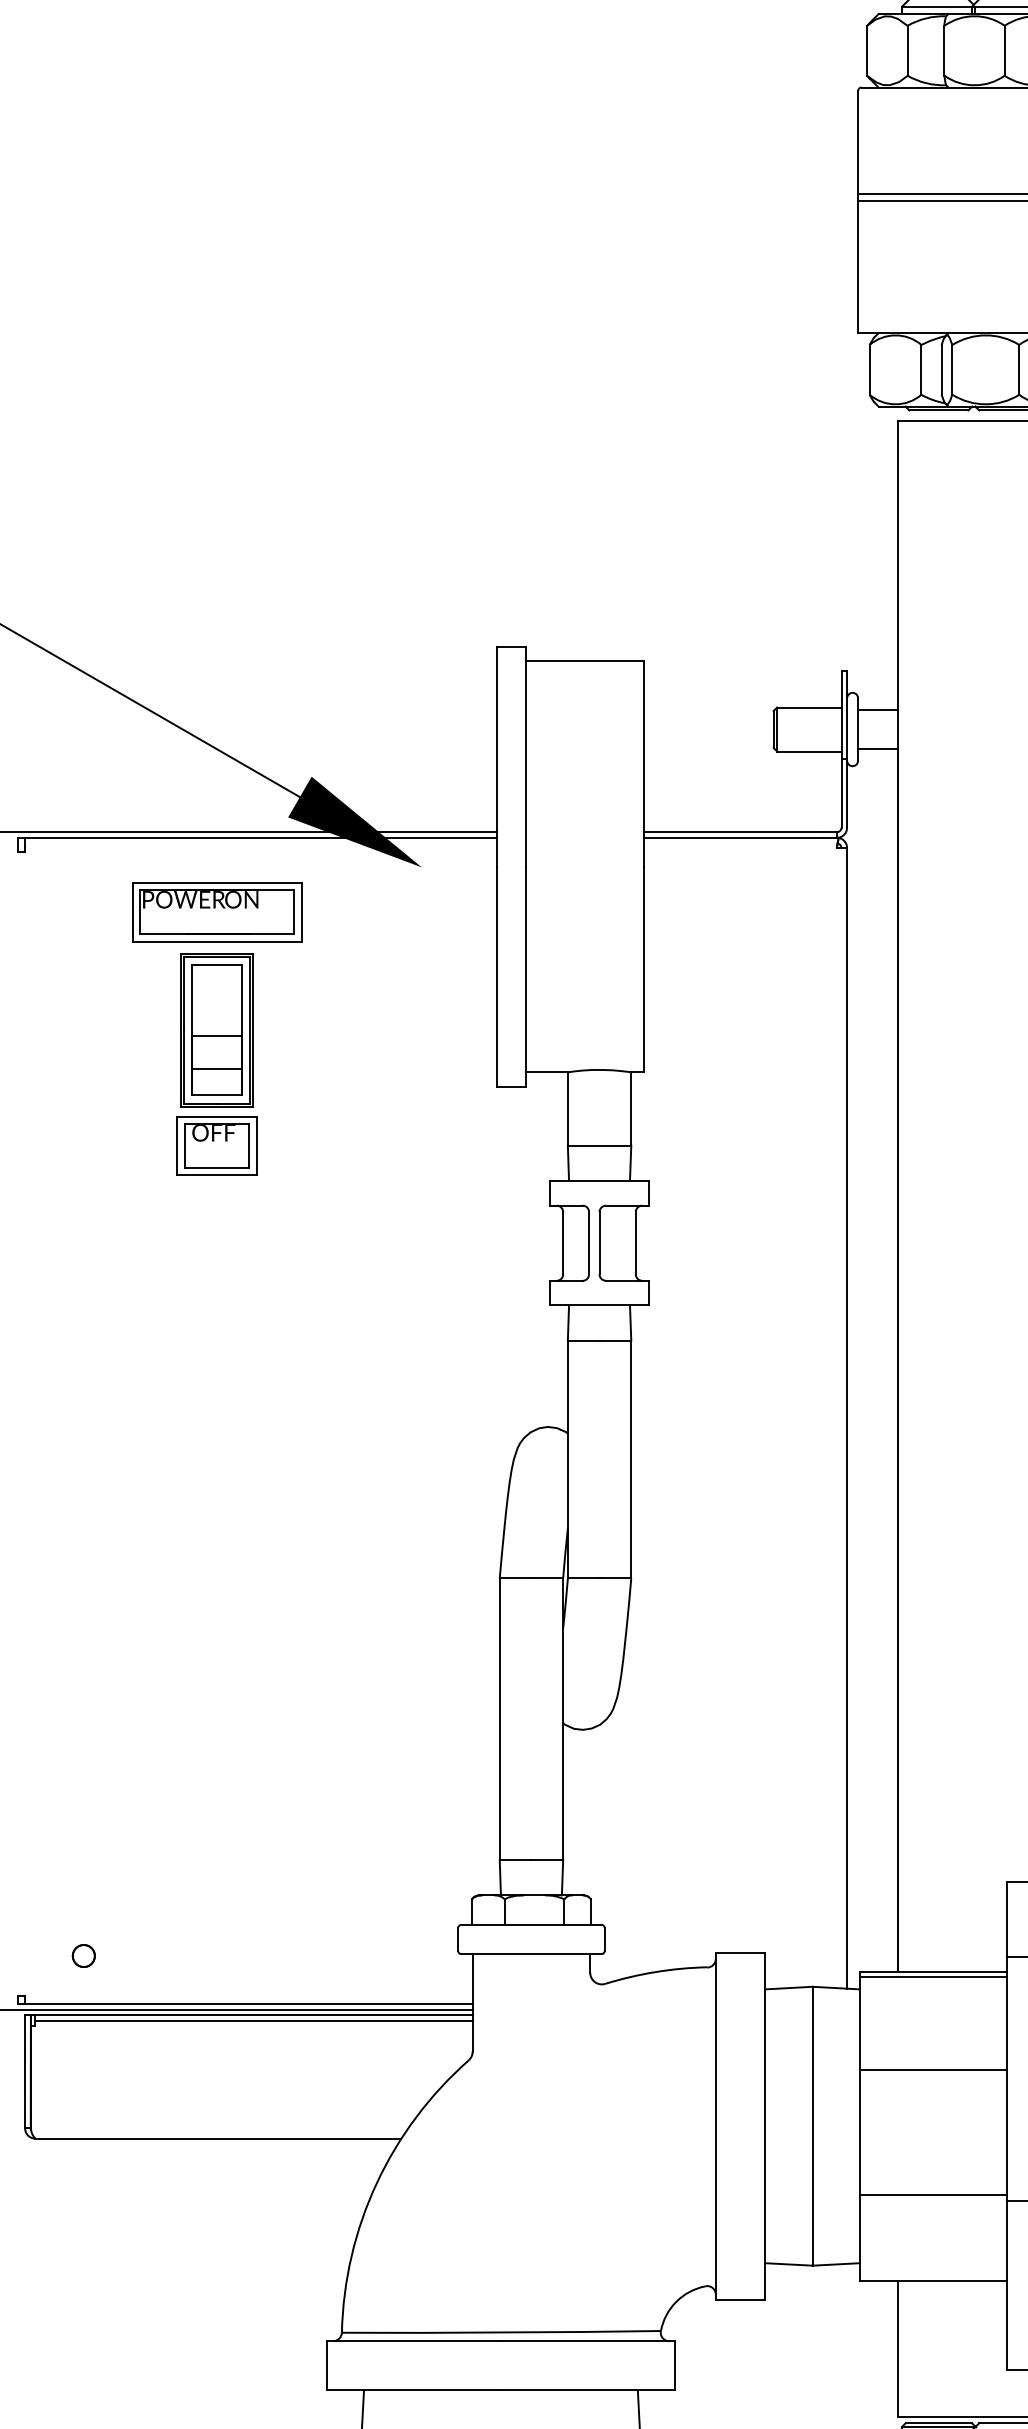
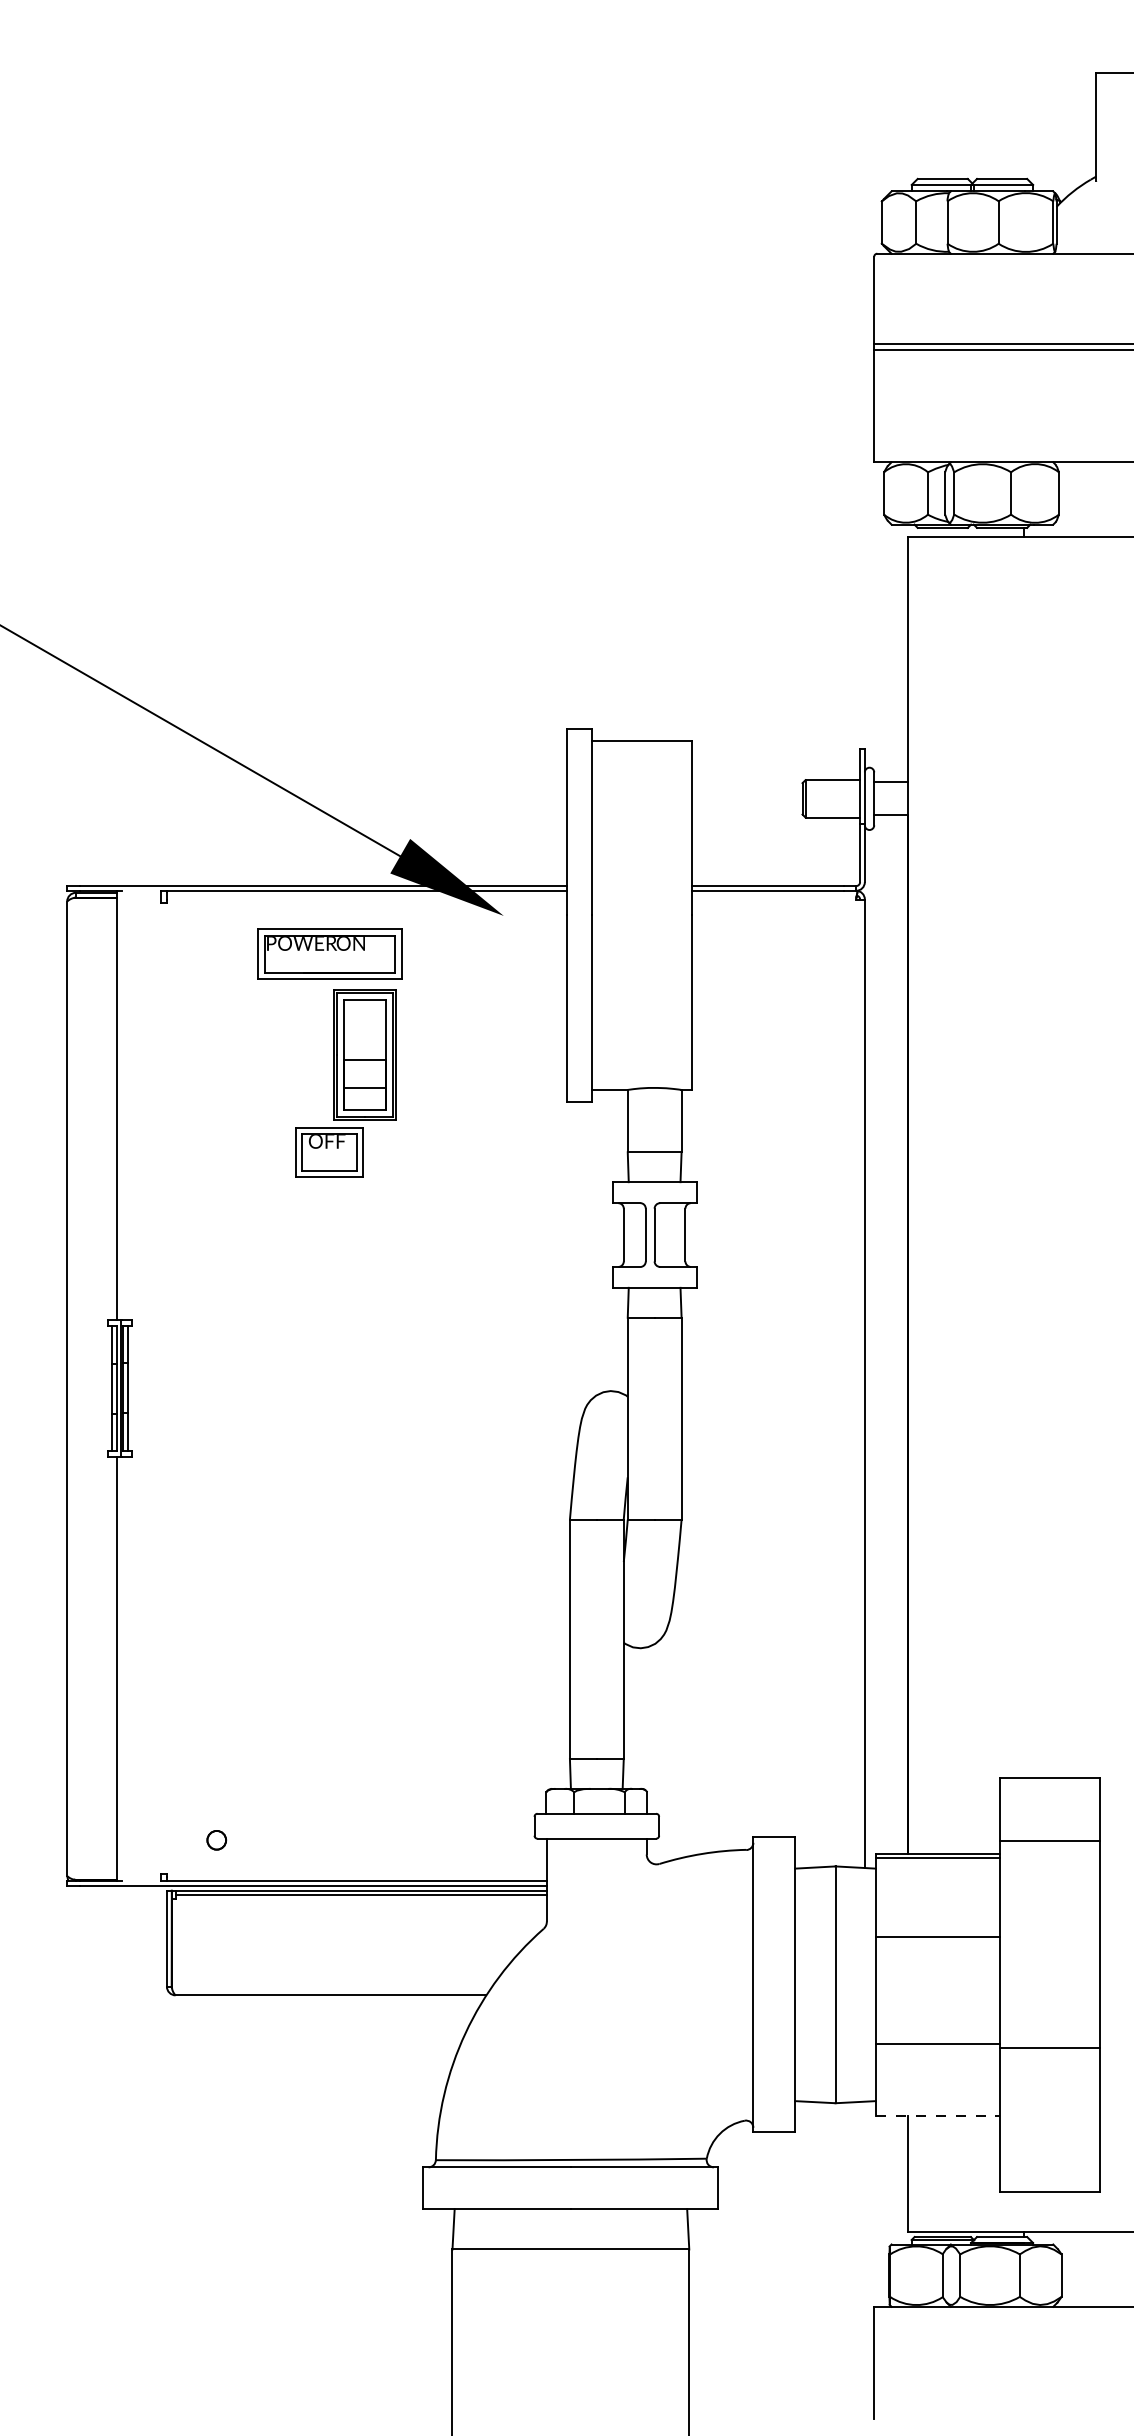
part: (216, 1029) -> (364, 1054), moved
line: (933, 2281) -> (938, 2116), solid -> dashed

